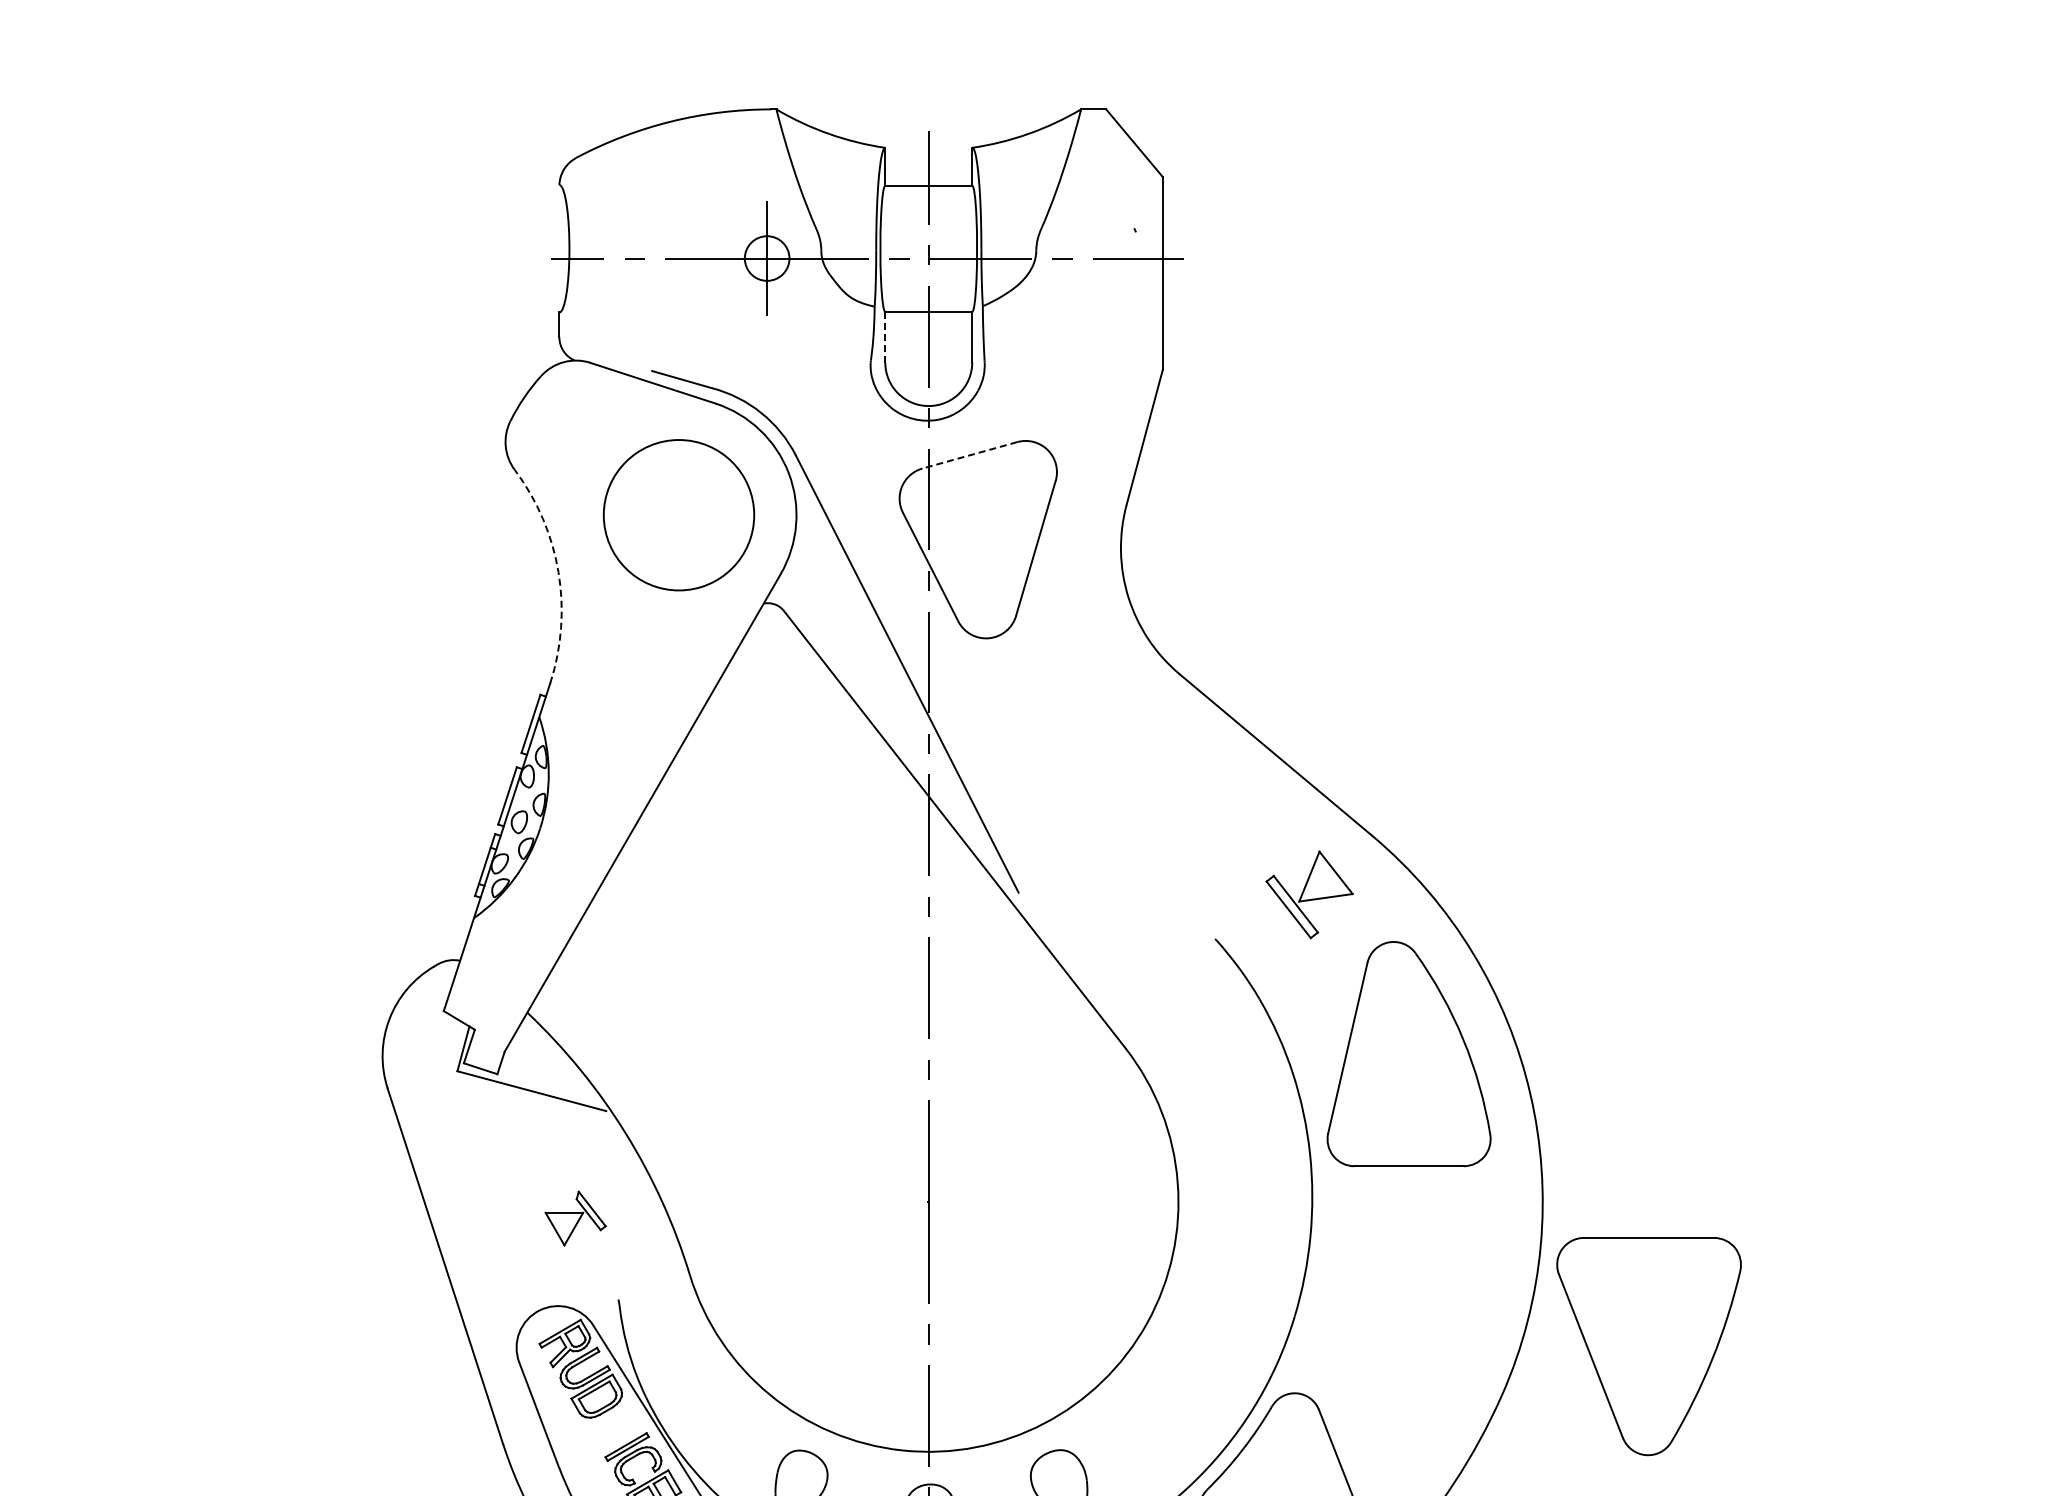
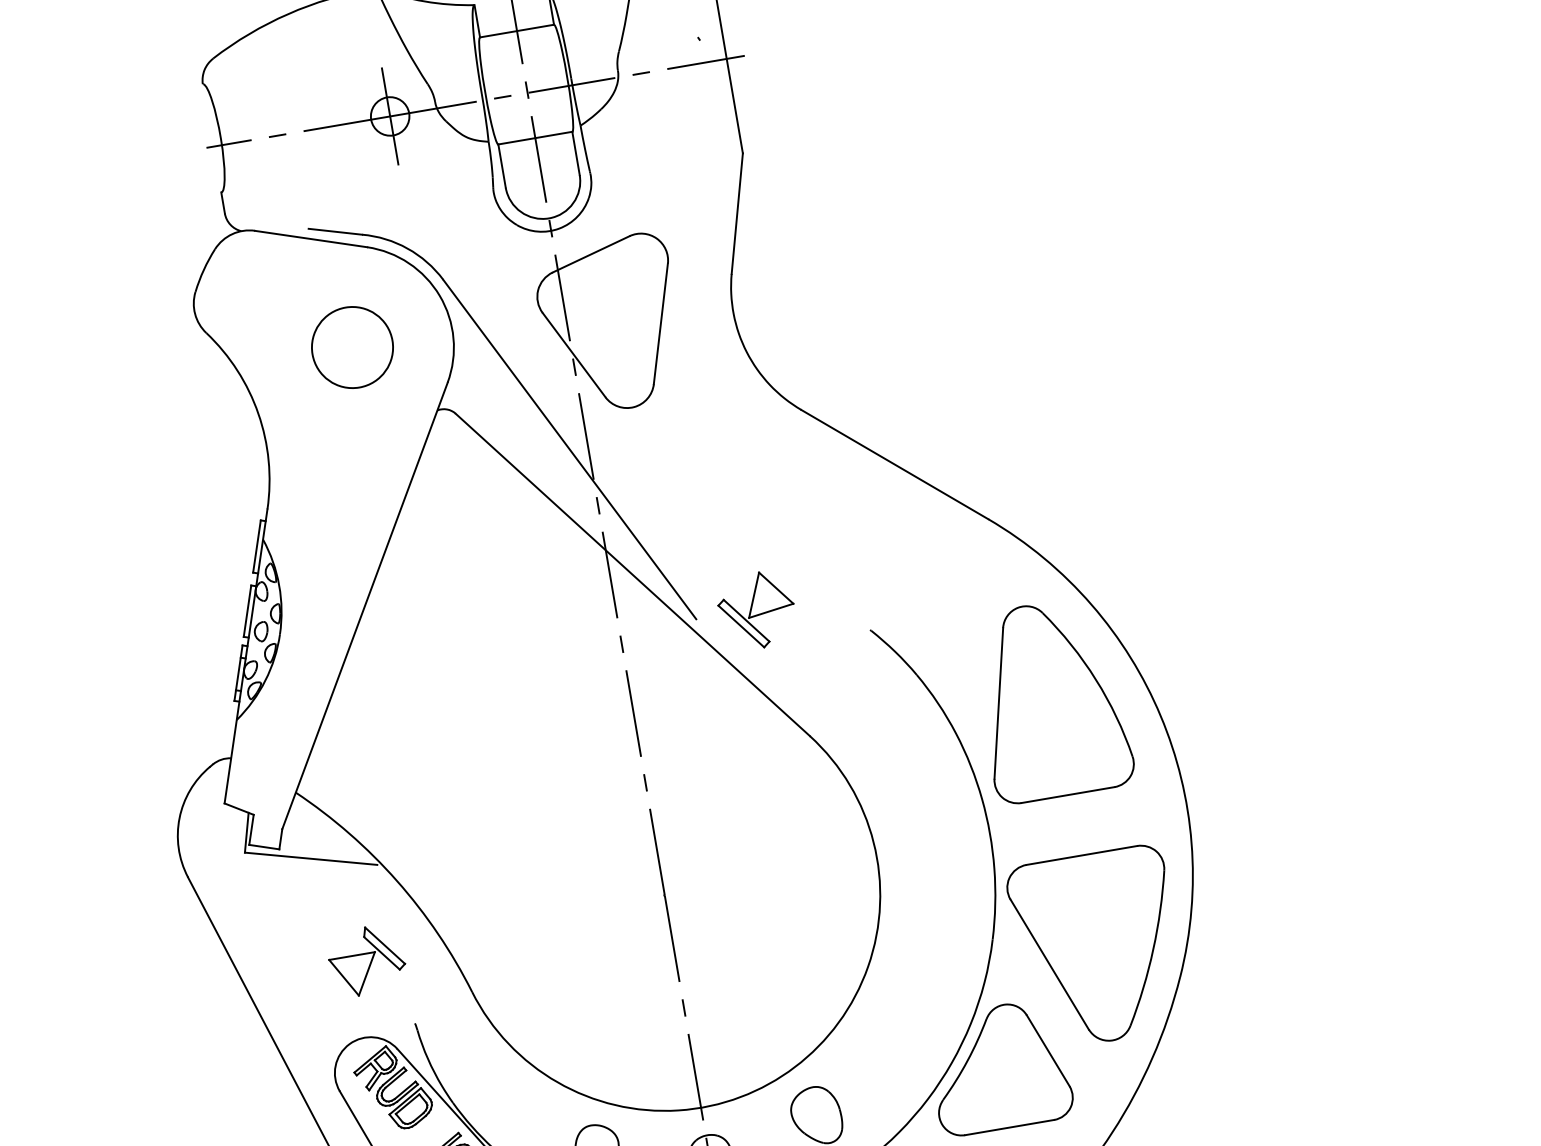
line: (885, 336) -> (502, 165), dashed -> solid
line: (969, 455) -> (590, 254), dashed -> solid
circle: (679, 515) -> (352, 347), size x0.62
arc: (558, 572) -> (258, 413), dashed -> solid
part: (1309, 894) -> (756, 610), moved
part: (575, 1218) -> (366, 960), size x1.43
part: (1648, 1346) -> (1097, 947), moved

